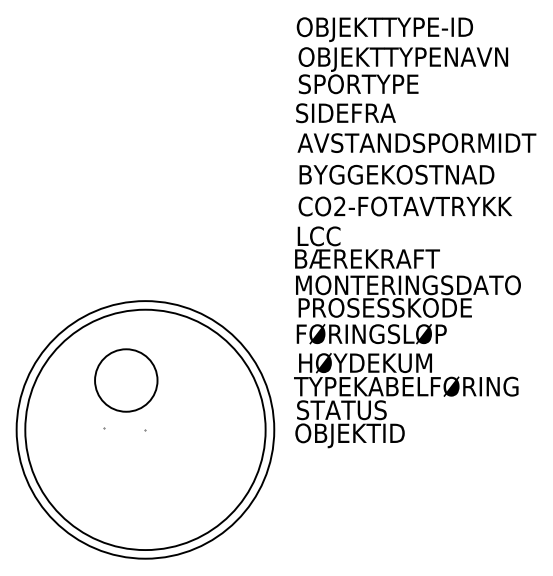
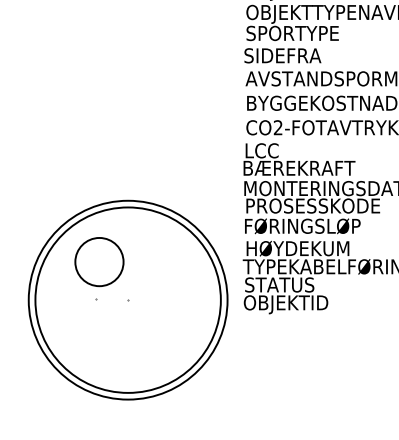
circle: (126, 380) -> (99, 262), moved

